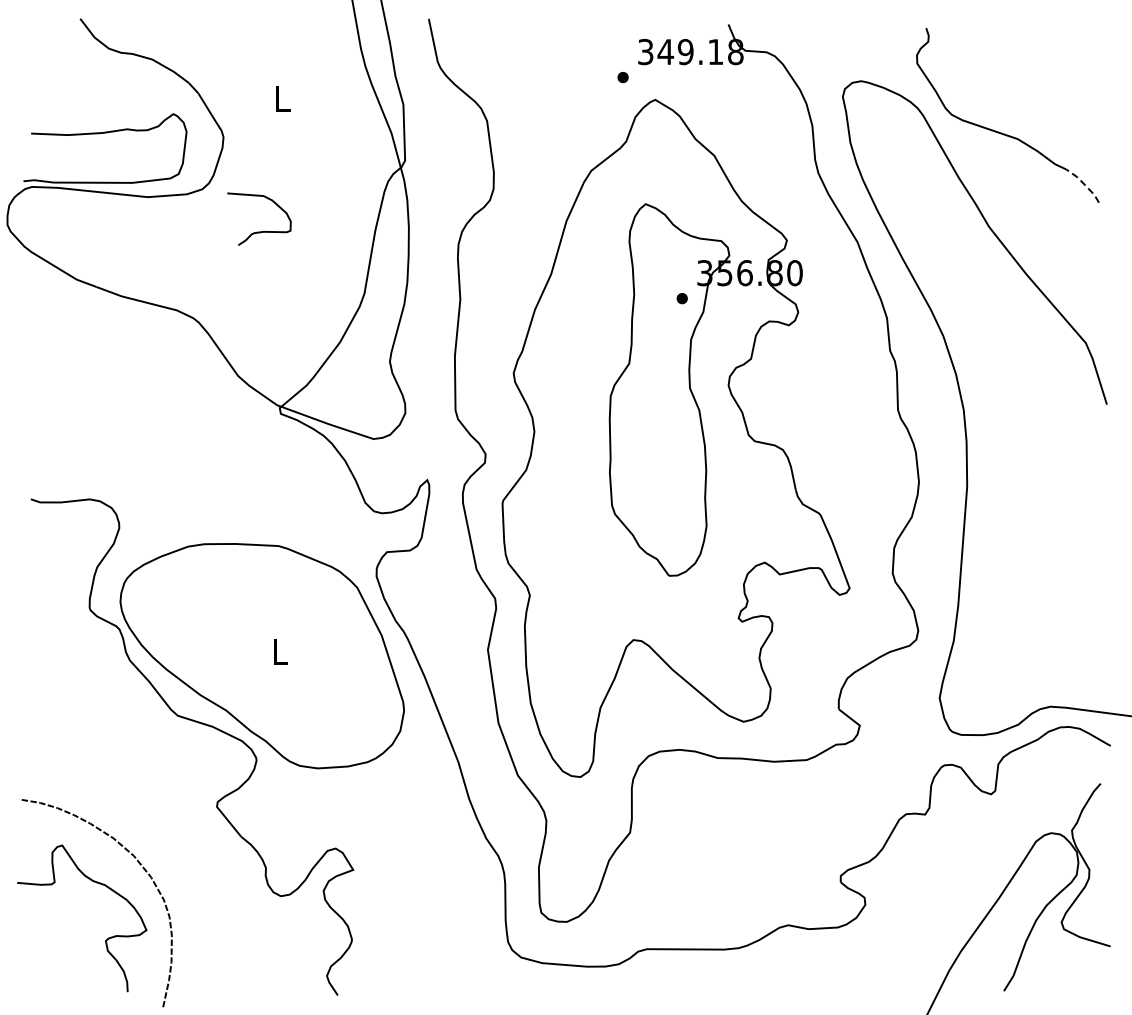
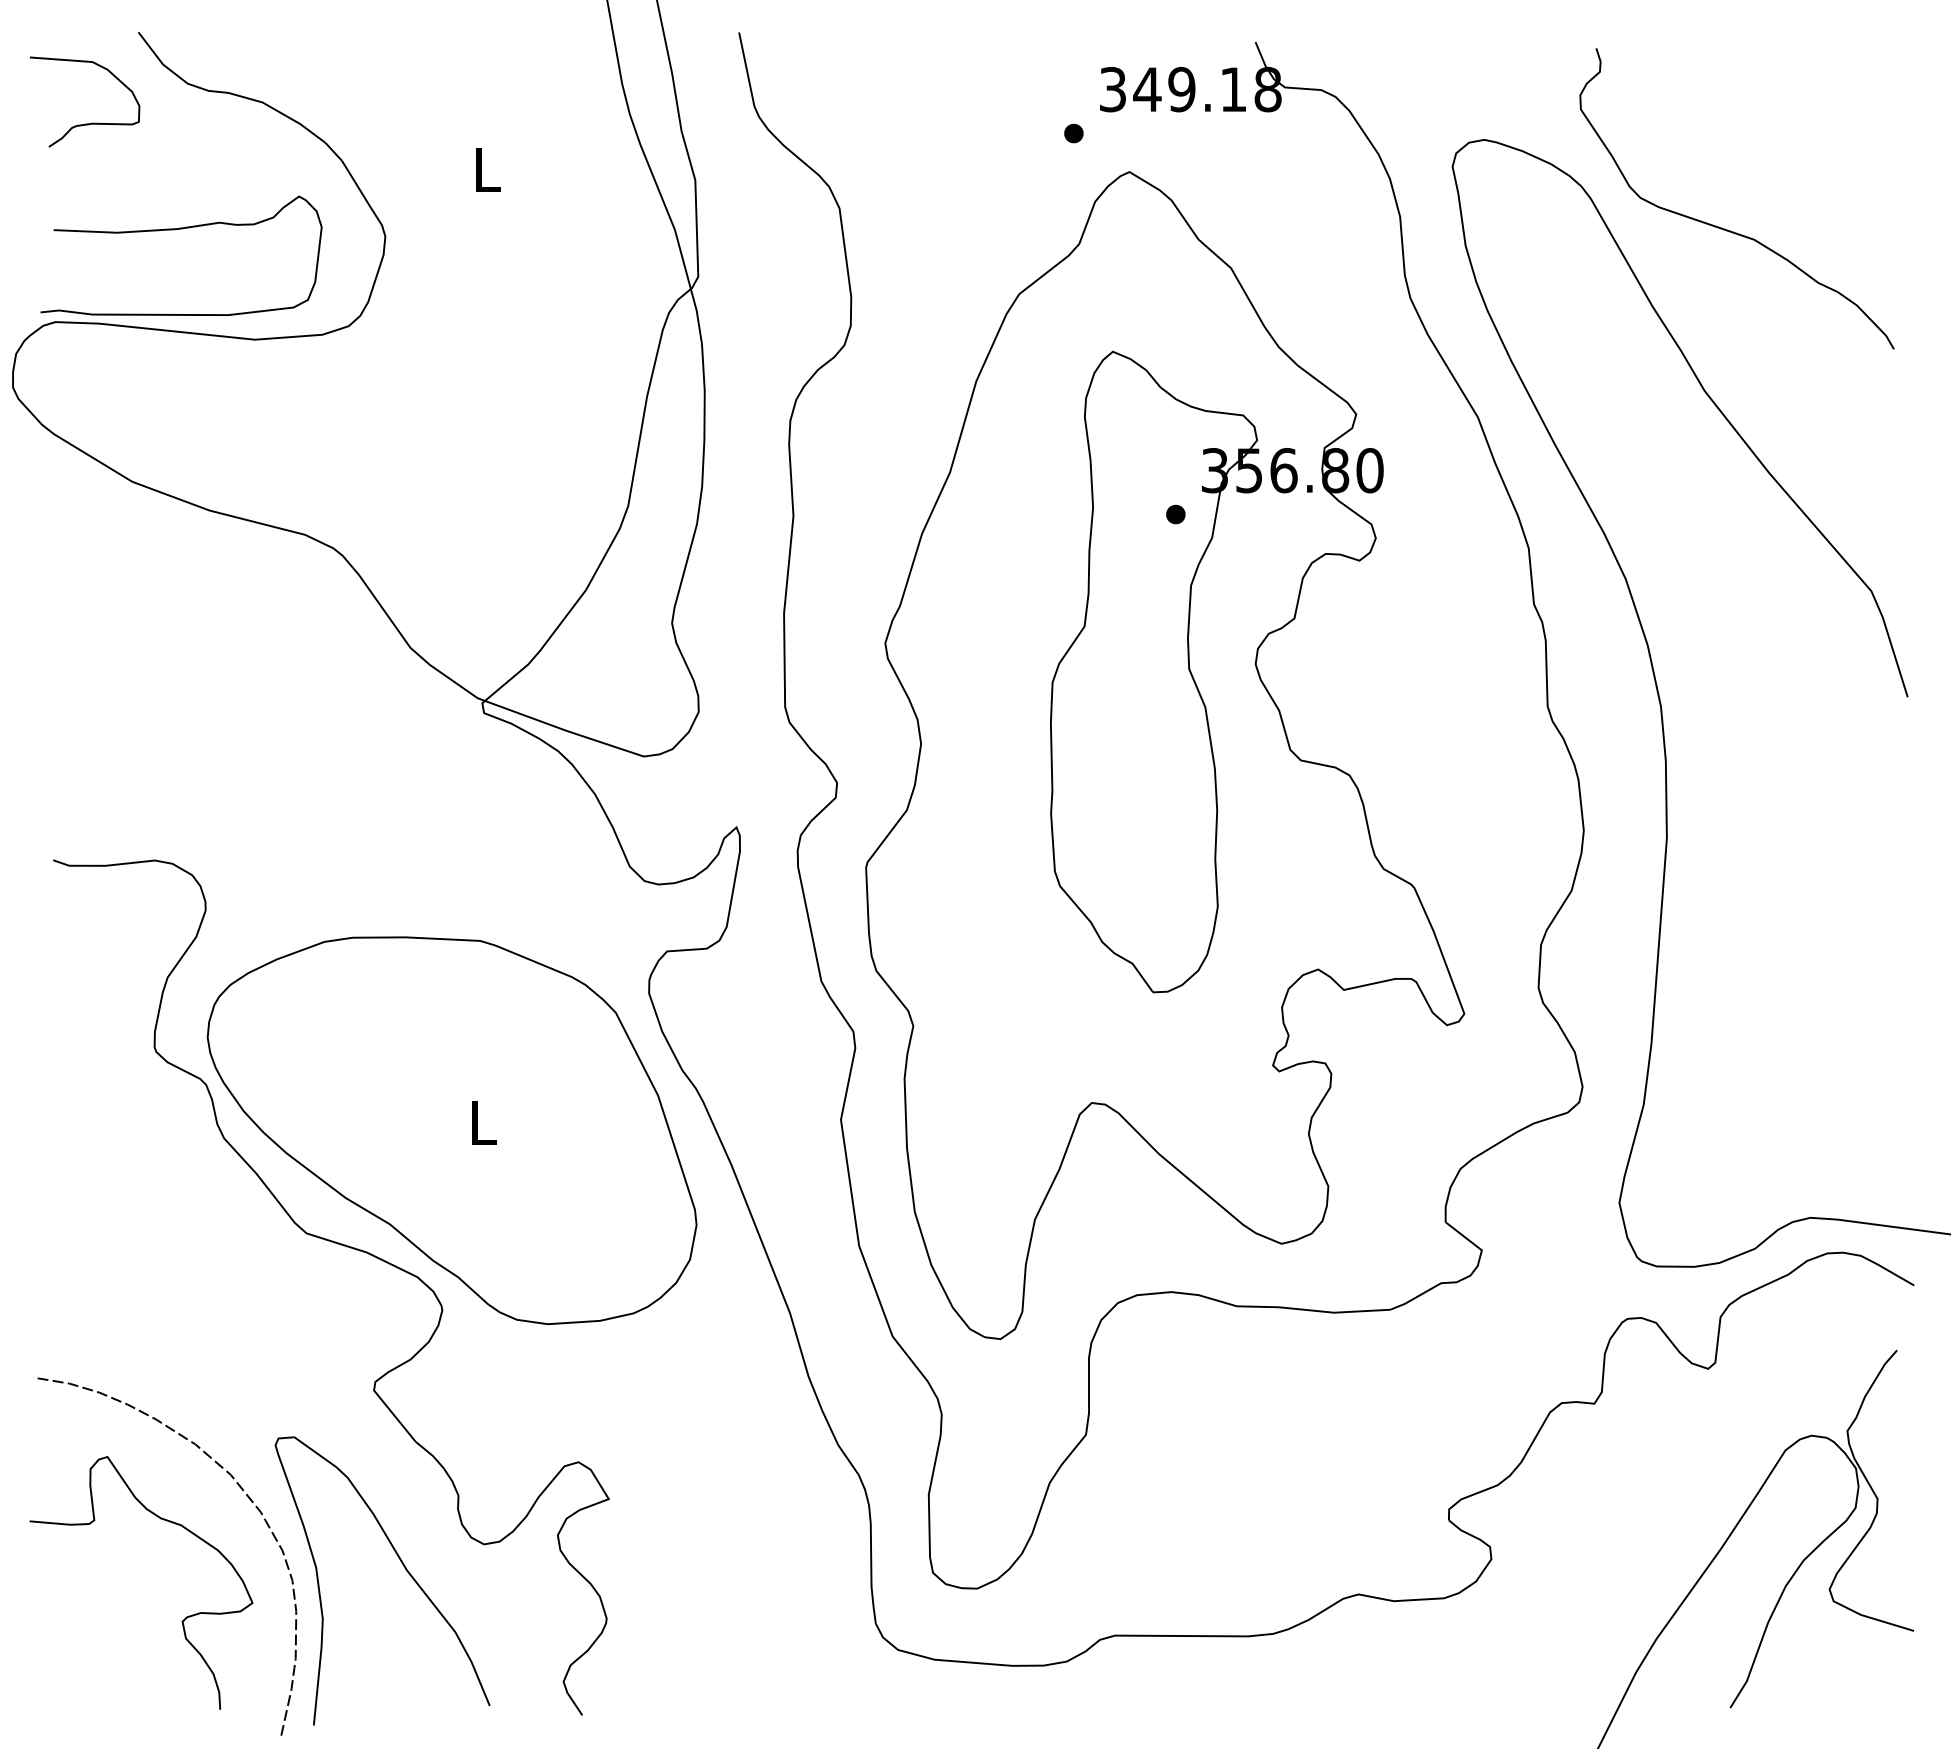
line: (1084, 184) -> (1869, 317), dashed -> solid
curve: (259, 231) -> (85, 123), moved
part: (233, 909) -> (402, 1567), added

